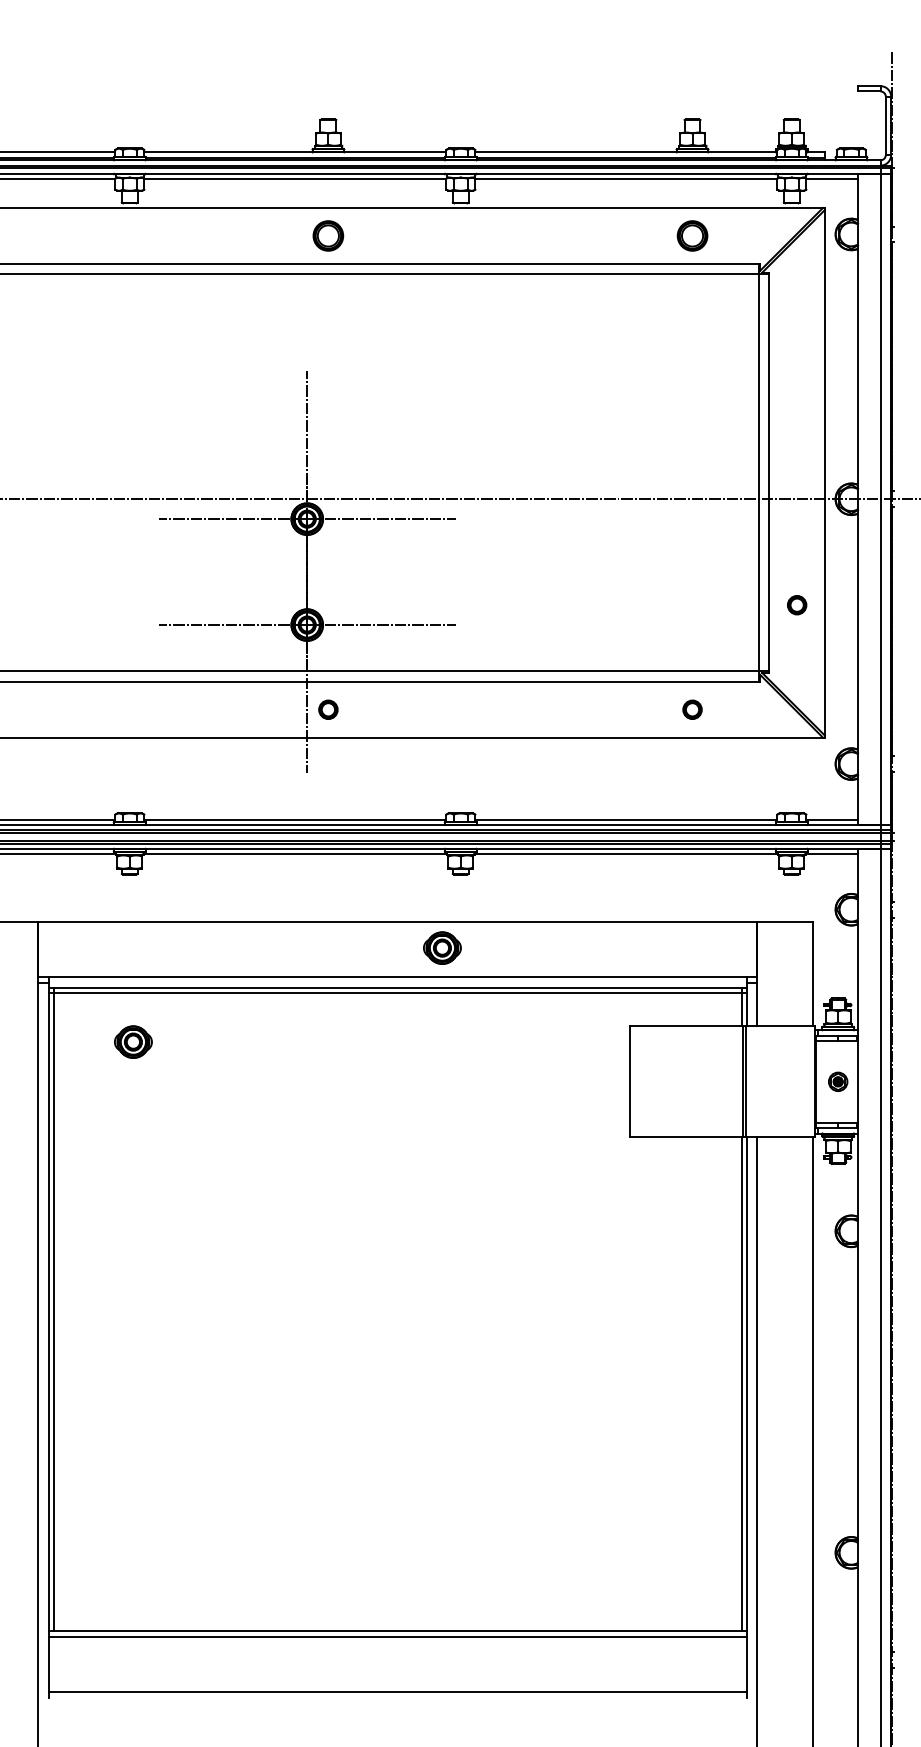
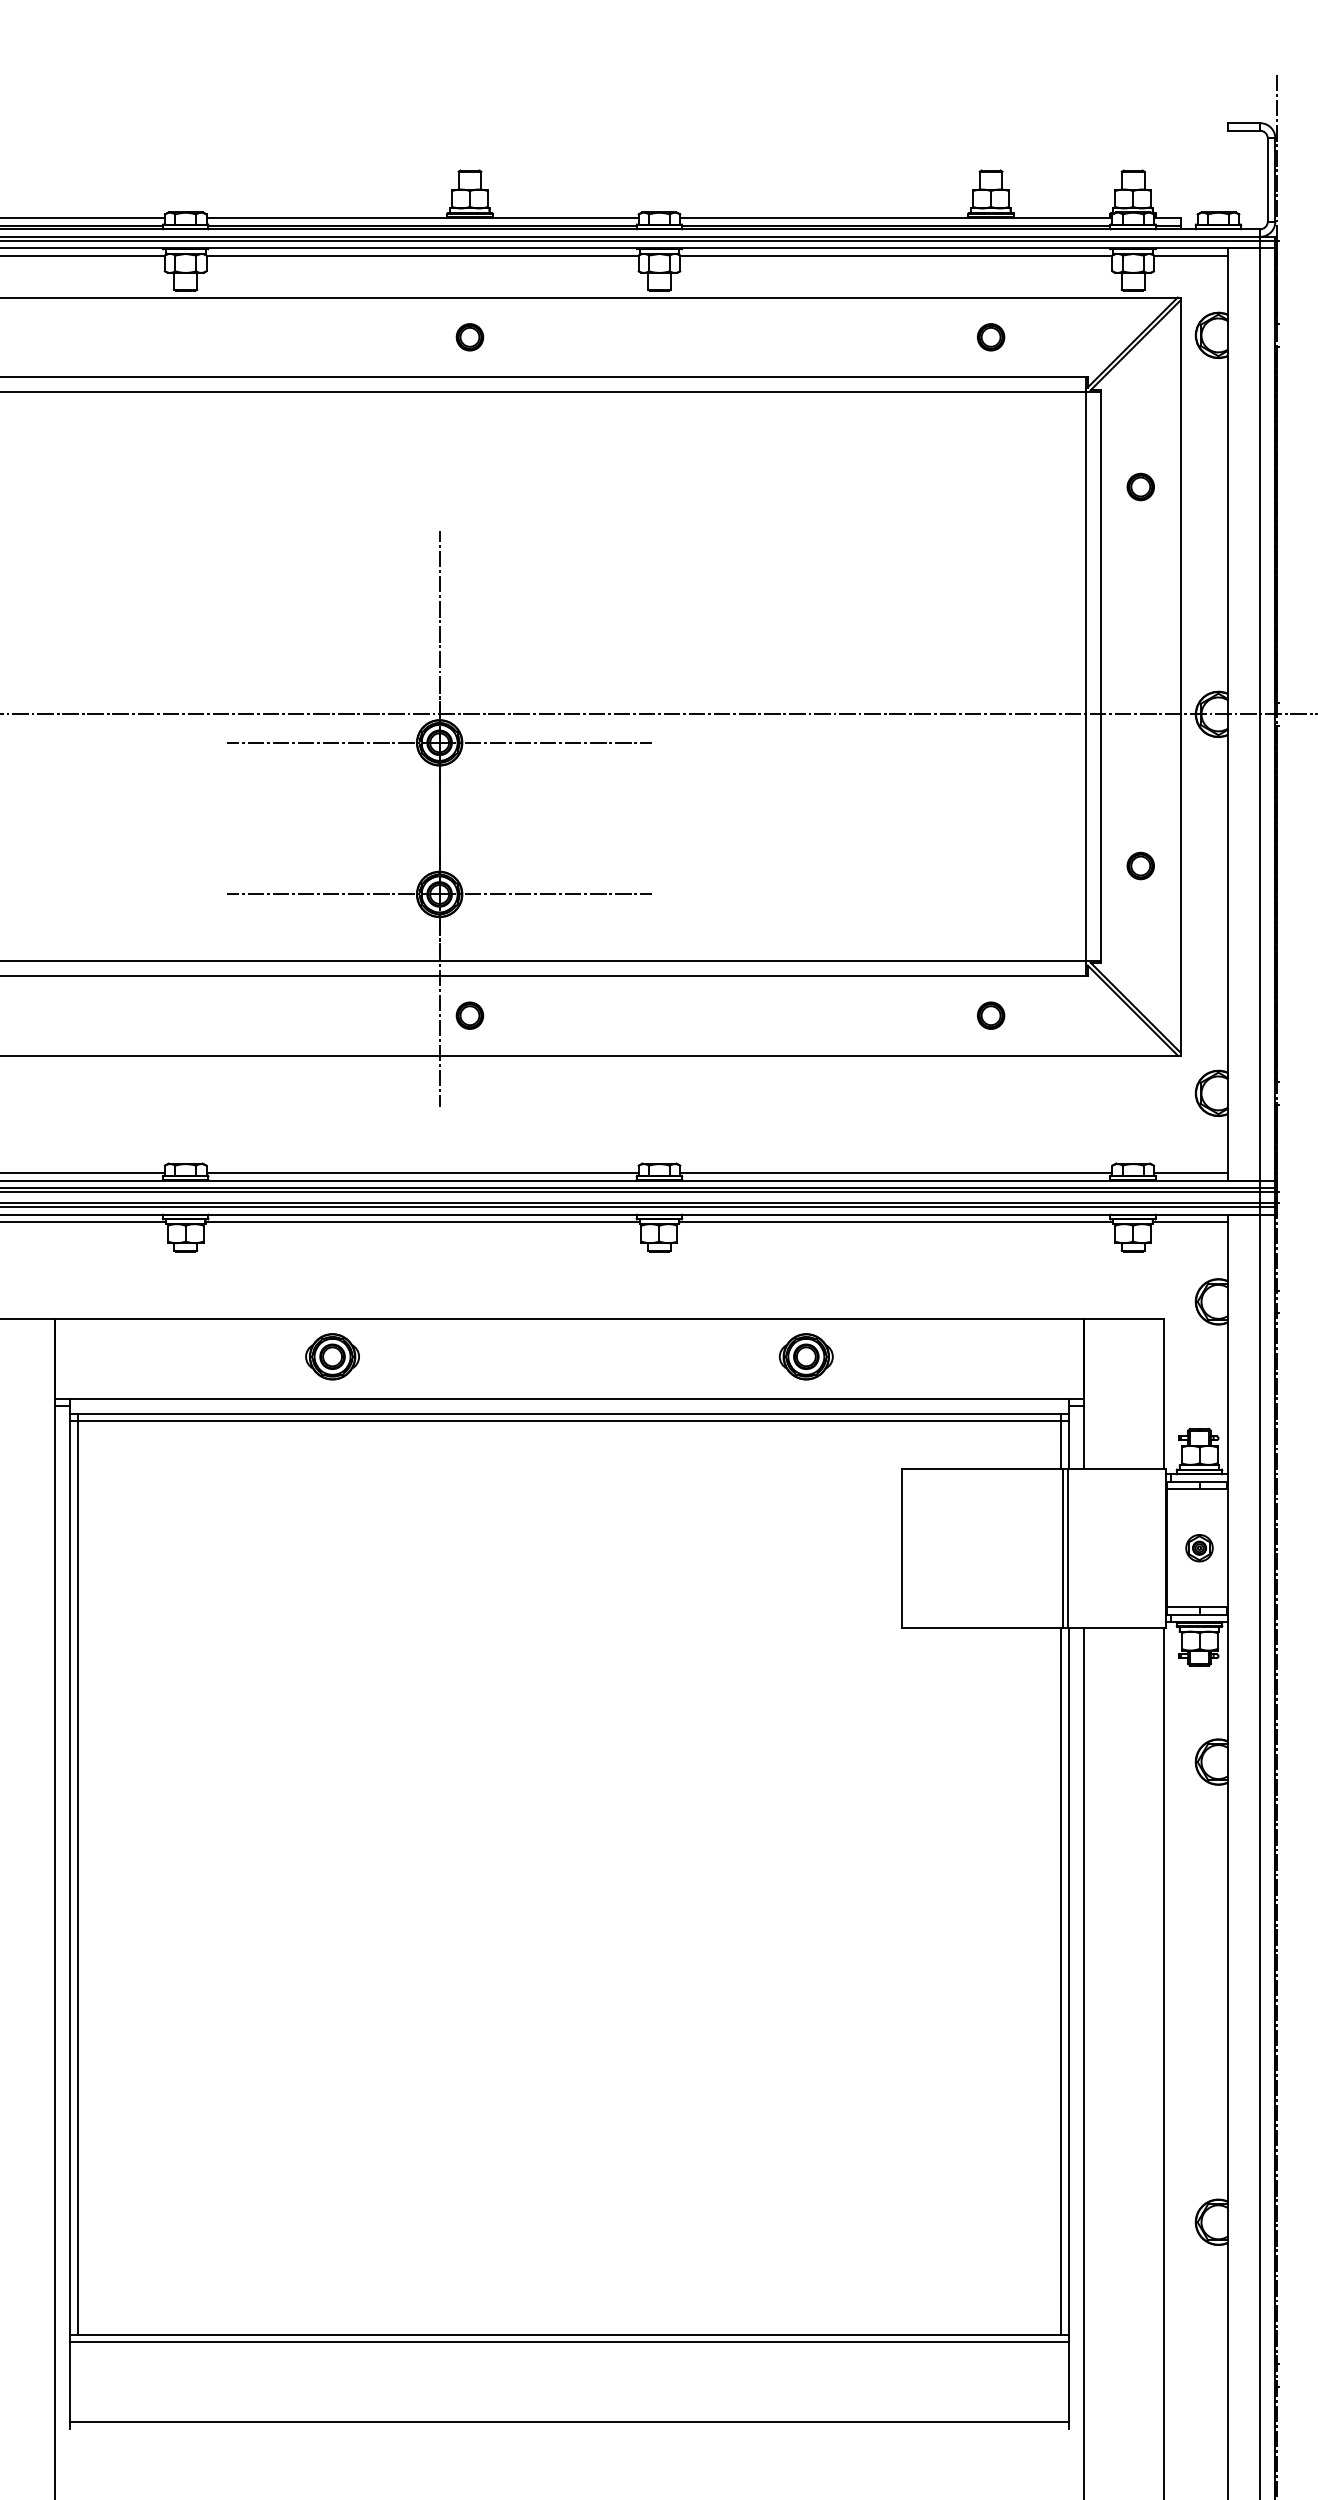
part: (328, 235) -> (470, 336), size x0.62
part: (692, 235) -> (991, 336), size x0.62
part: (797, 340) -> (1141, 487), added
part: (442, 947) -> (806, 1355), moved
part: (133, 1041) -> (332, 1355), moved

